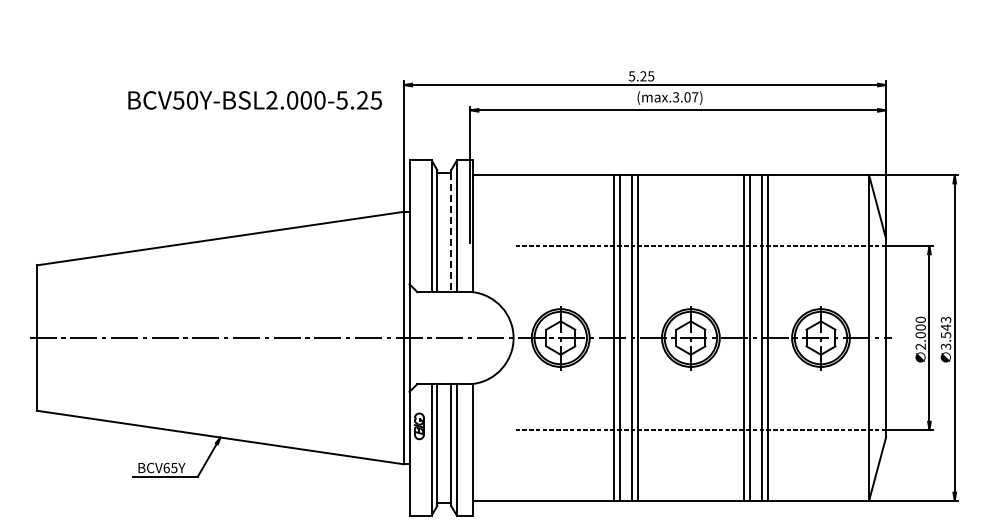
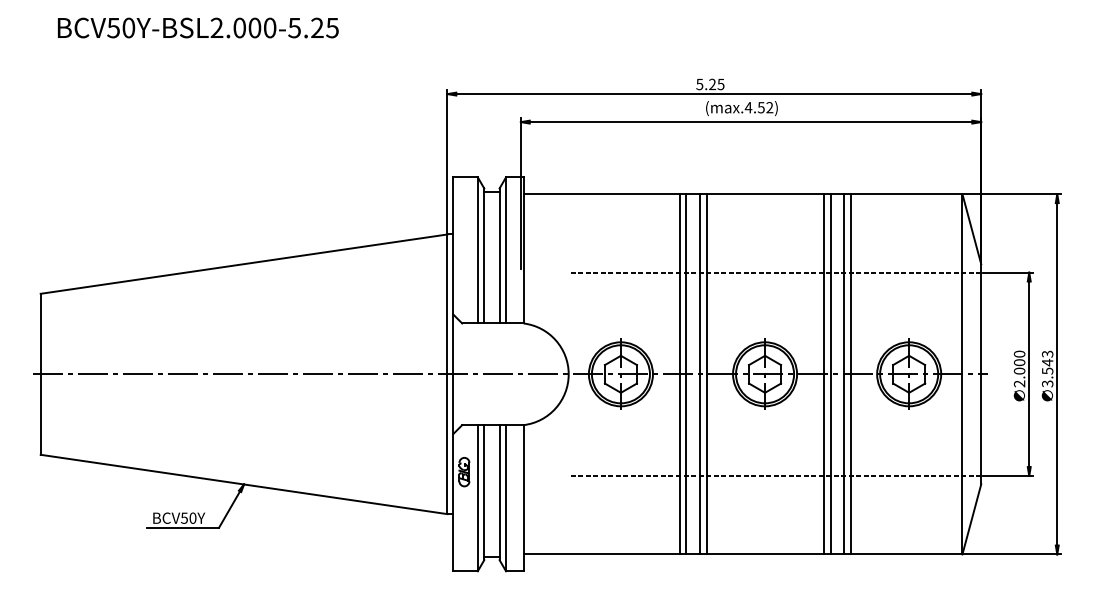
text: (685, 97) -> (759, 107), (max.3.07) -> (max.4.52)
text: (254, 100) -> (197, 28), moved
line: (451, 232) -> (499, 257), dashed -> solid
text: (170, 467) -> (188, 517), BCV65Y -> BCV50Y

